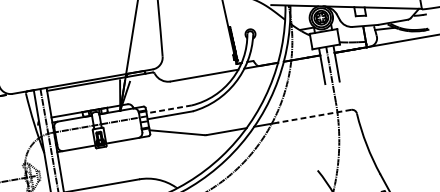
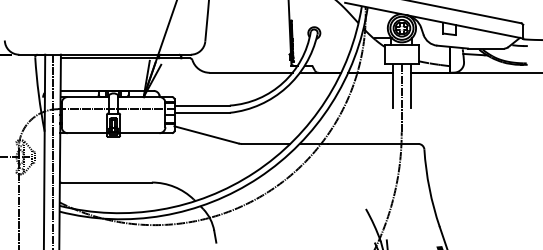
line: (169, 109) -> (202, 105), dashed -> solid
line: (313, 116) -> (372, 143), dashed -> solid

